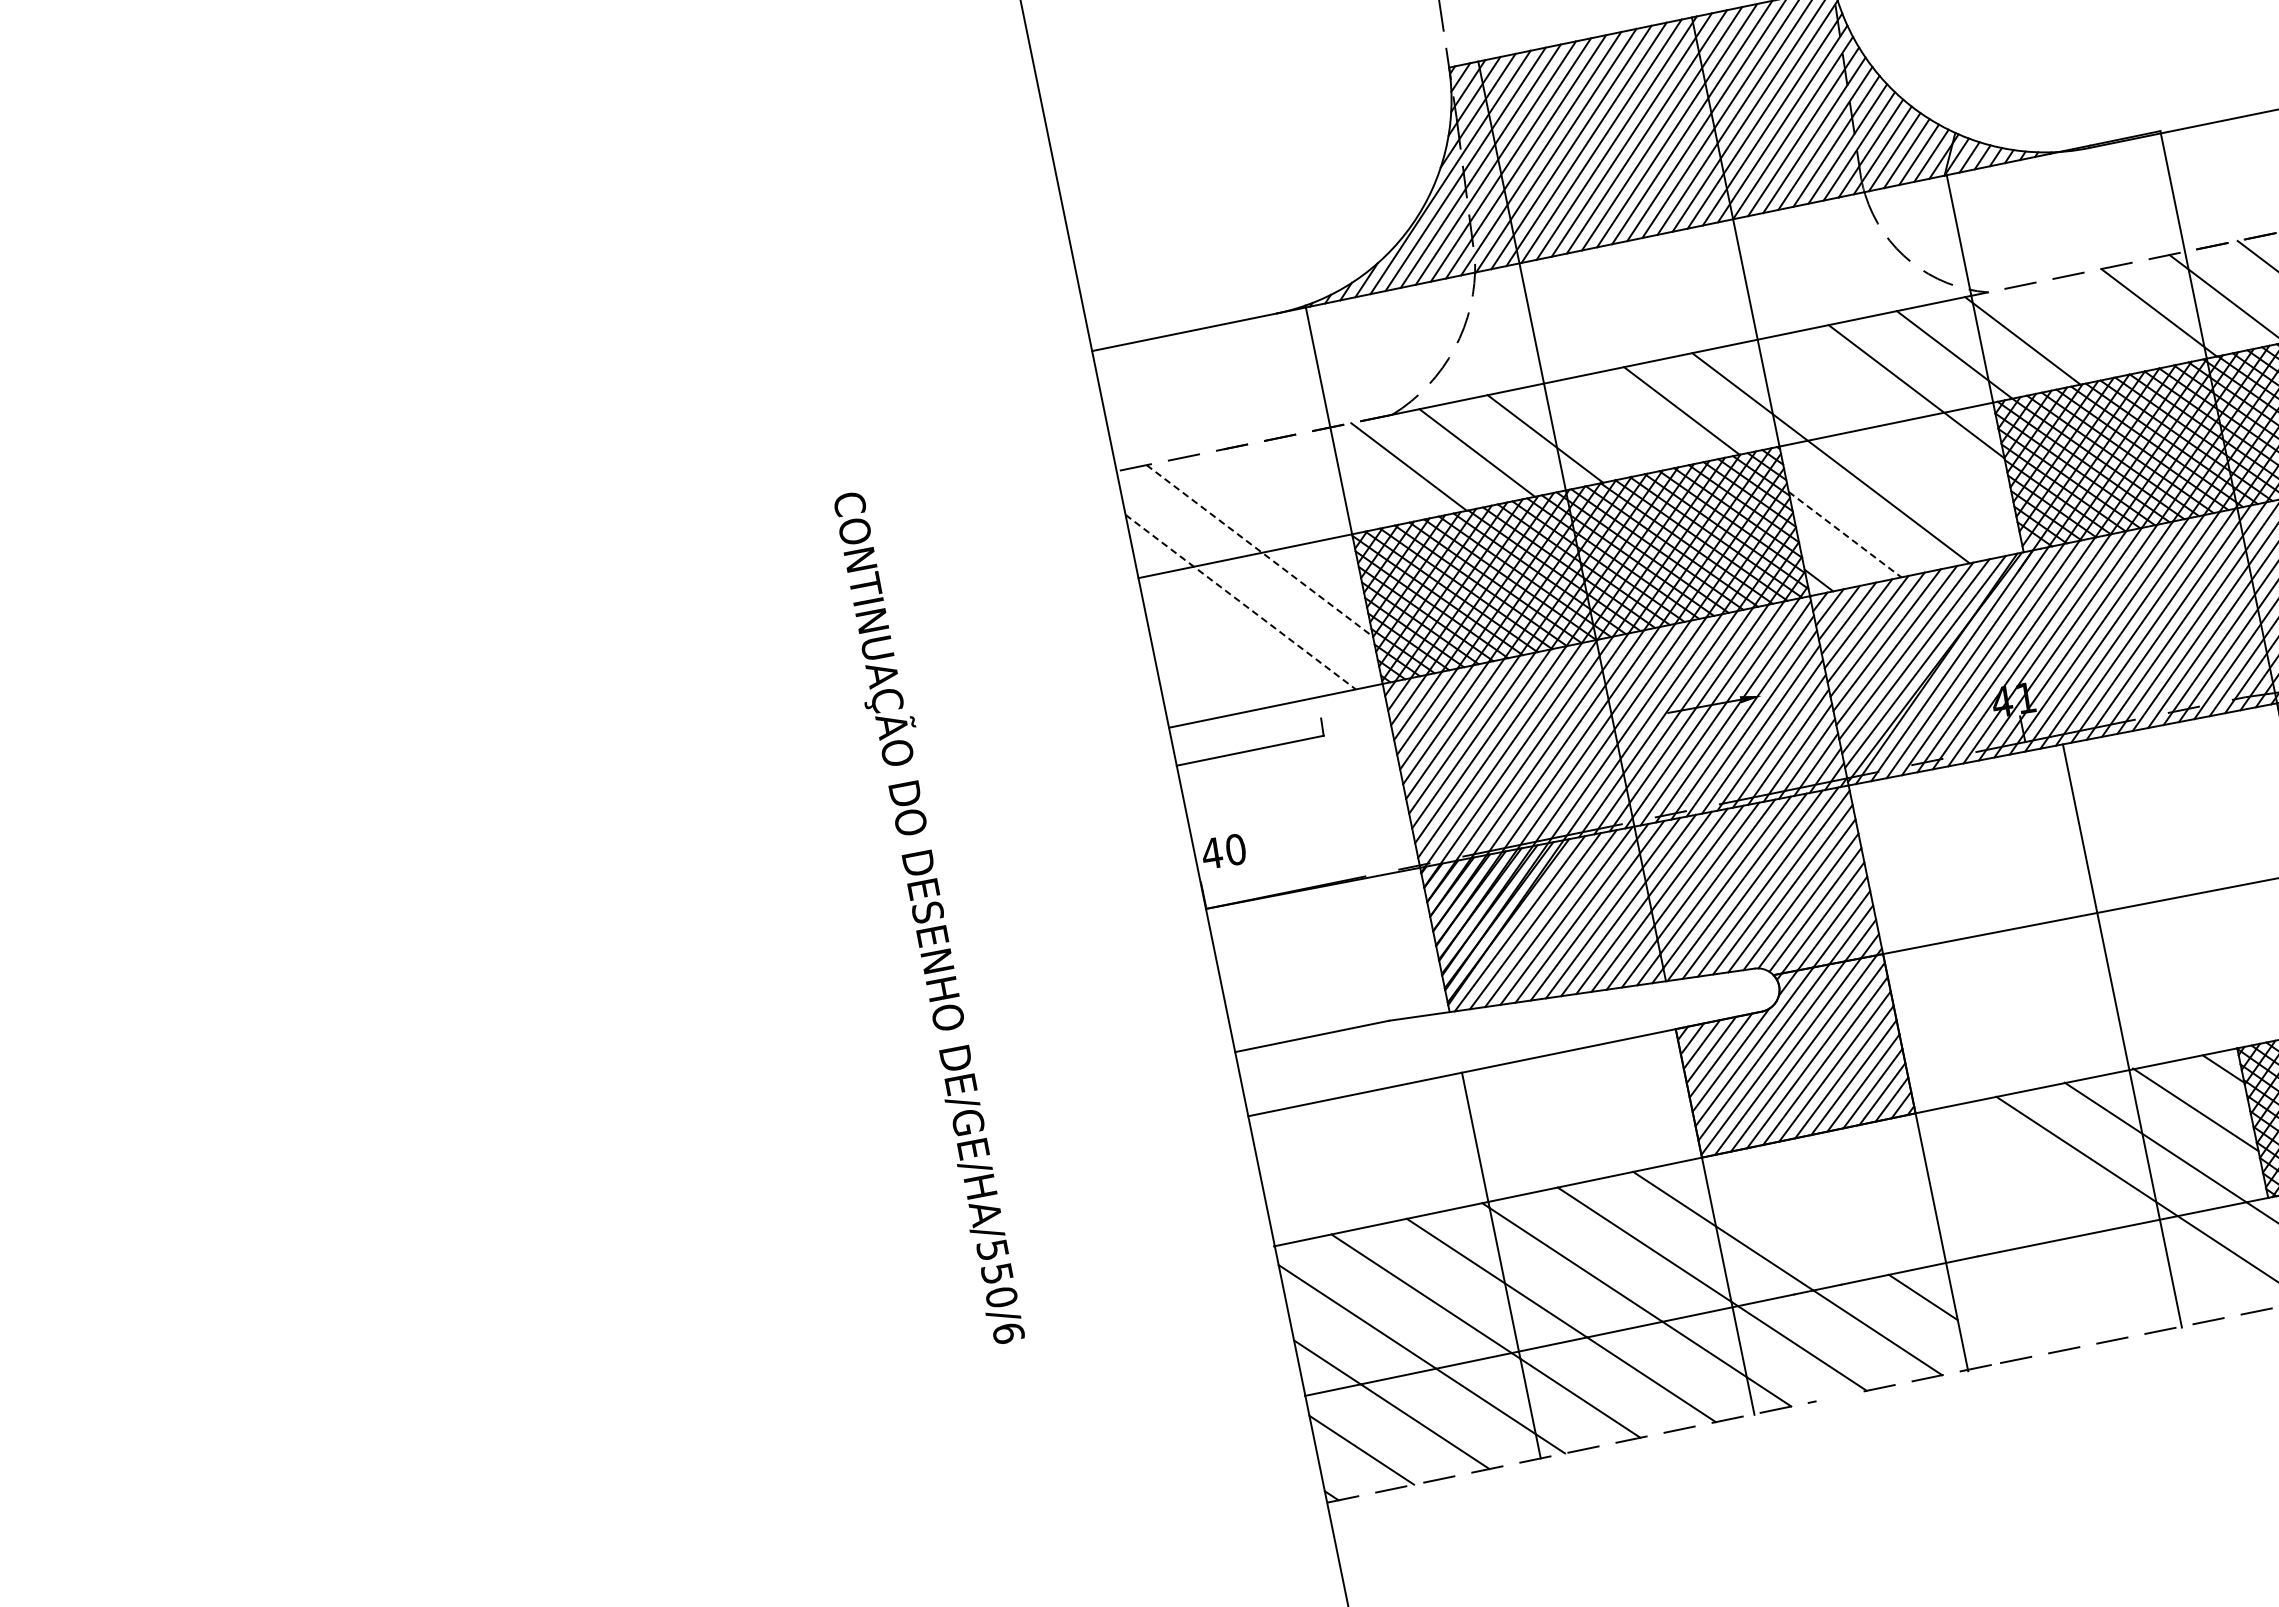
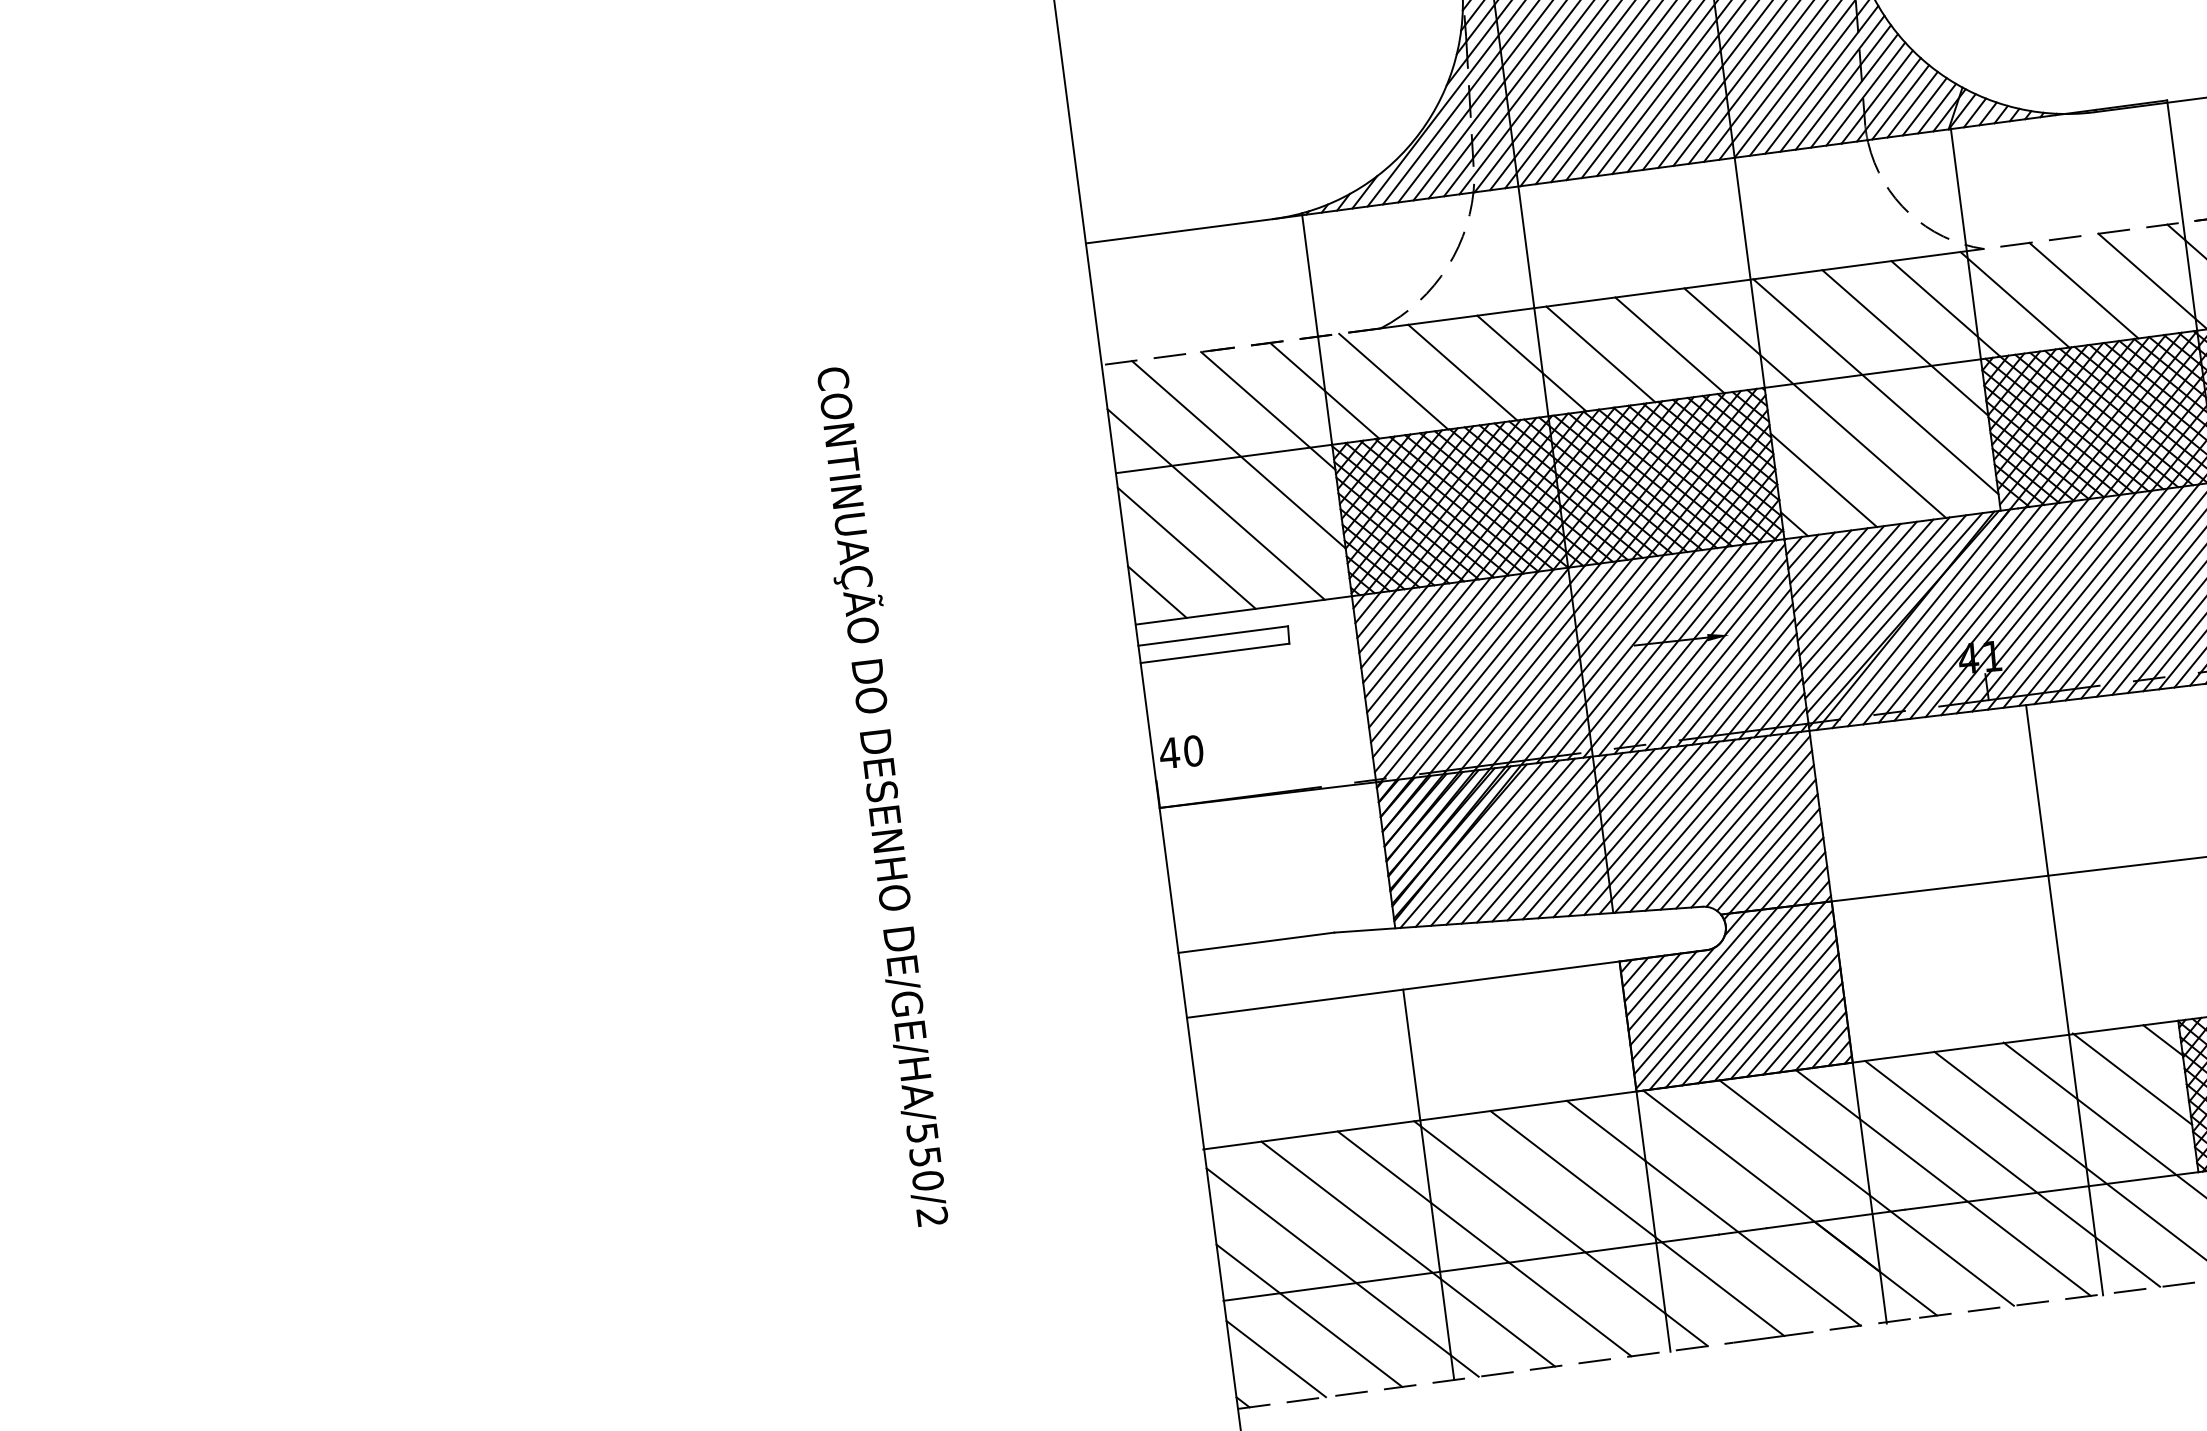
line: (2090, 326) -> (2083, 290), added
line: (1613, 424) -> (1600, 353), added
line: (1890, 437) -> (1876, 386), added
line: (1340, 480) -> (1324, 390), added
line: (1285, 505) -> (1267, 411), added
line: (1845, 534) -> (1824, 480), dashed -> solid
line: (1260, 551) -> (1239, 455), dashed -> solid
line: (1240, 602) -> (1215, 504), dashed -> solid
line: (1214, 647) -> (1186, 547), added
line: (1188, 693) -> (1157, 591), added
line: (1247, 733) -> (1213, 635), added
line: (2082, 1212) -> (2012, 1173), added
line: (2014, 1226) -> (1943, 1182), added
line: (1938, 1242) -> (1866, 1193), added
line: (1862, 1257) -> (1789, 1202), added
text: (1008, 1333) -> (932, 1217), DE/GE/HA/550/6 -> DE/GE/HA/550/2
line: (1839, 1396) -> (1756, 1339), added

